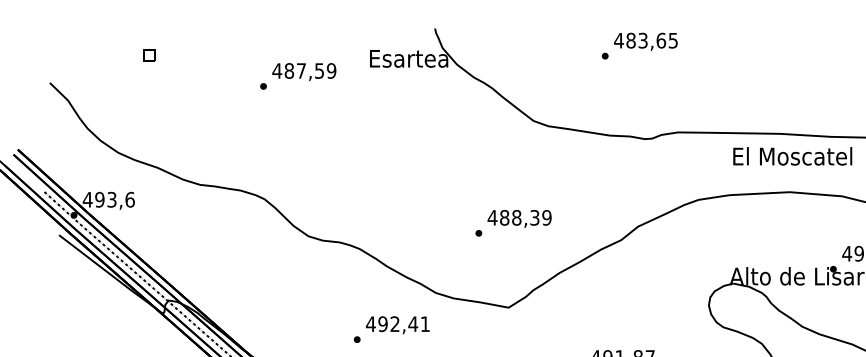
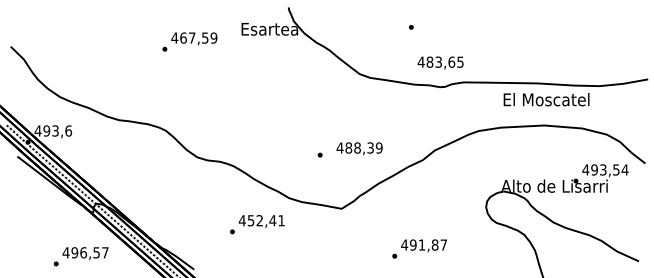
text: (645, 41) -> (440, 62), moved
part: (149, 54) -> (82, 26), removed
text: (289, 70) -> (183, 37), 487,59 -> 467,59
text: (519, 218) -> (359, 148), moved
text: (382, 323) -> (250, 220), 492,41 -> 452,41

